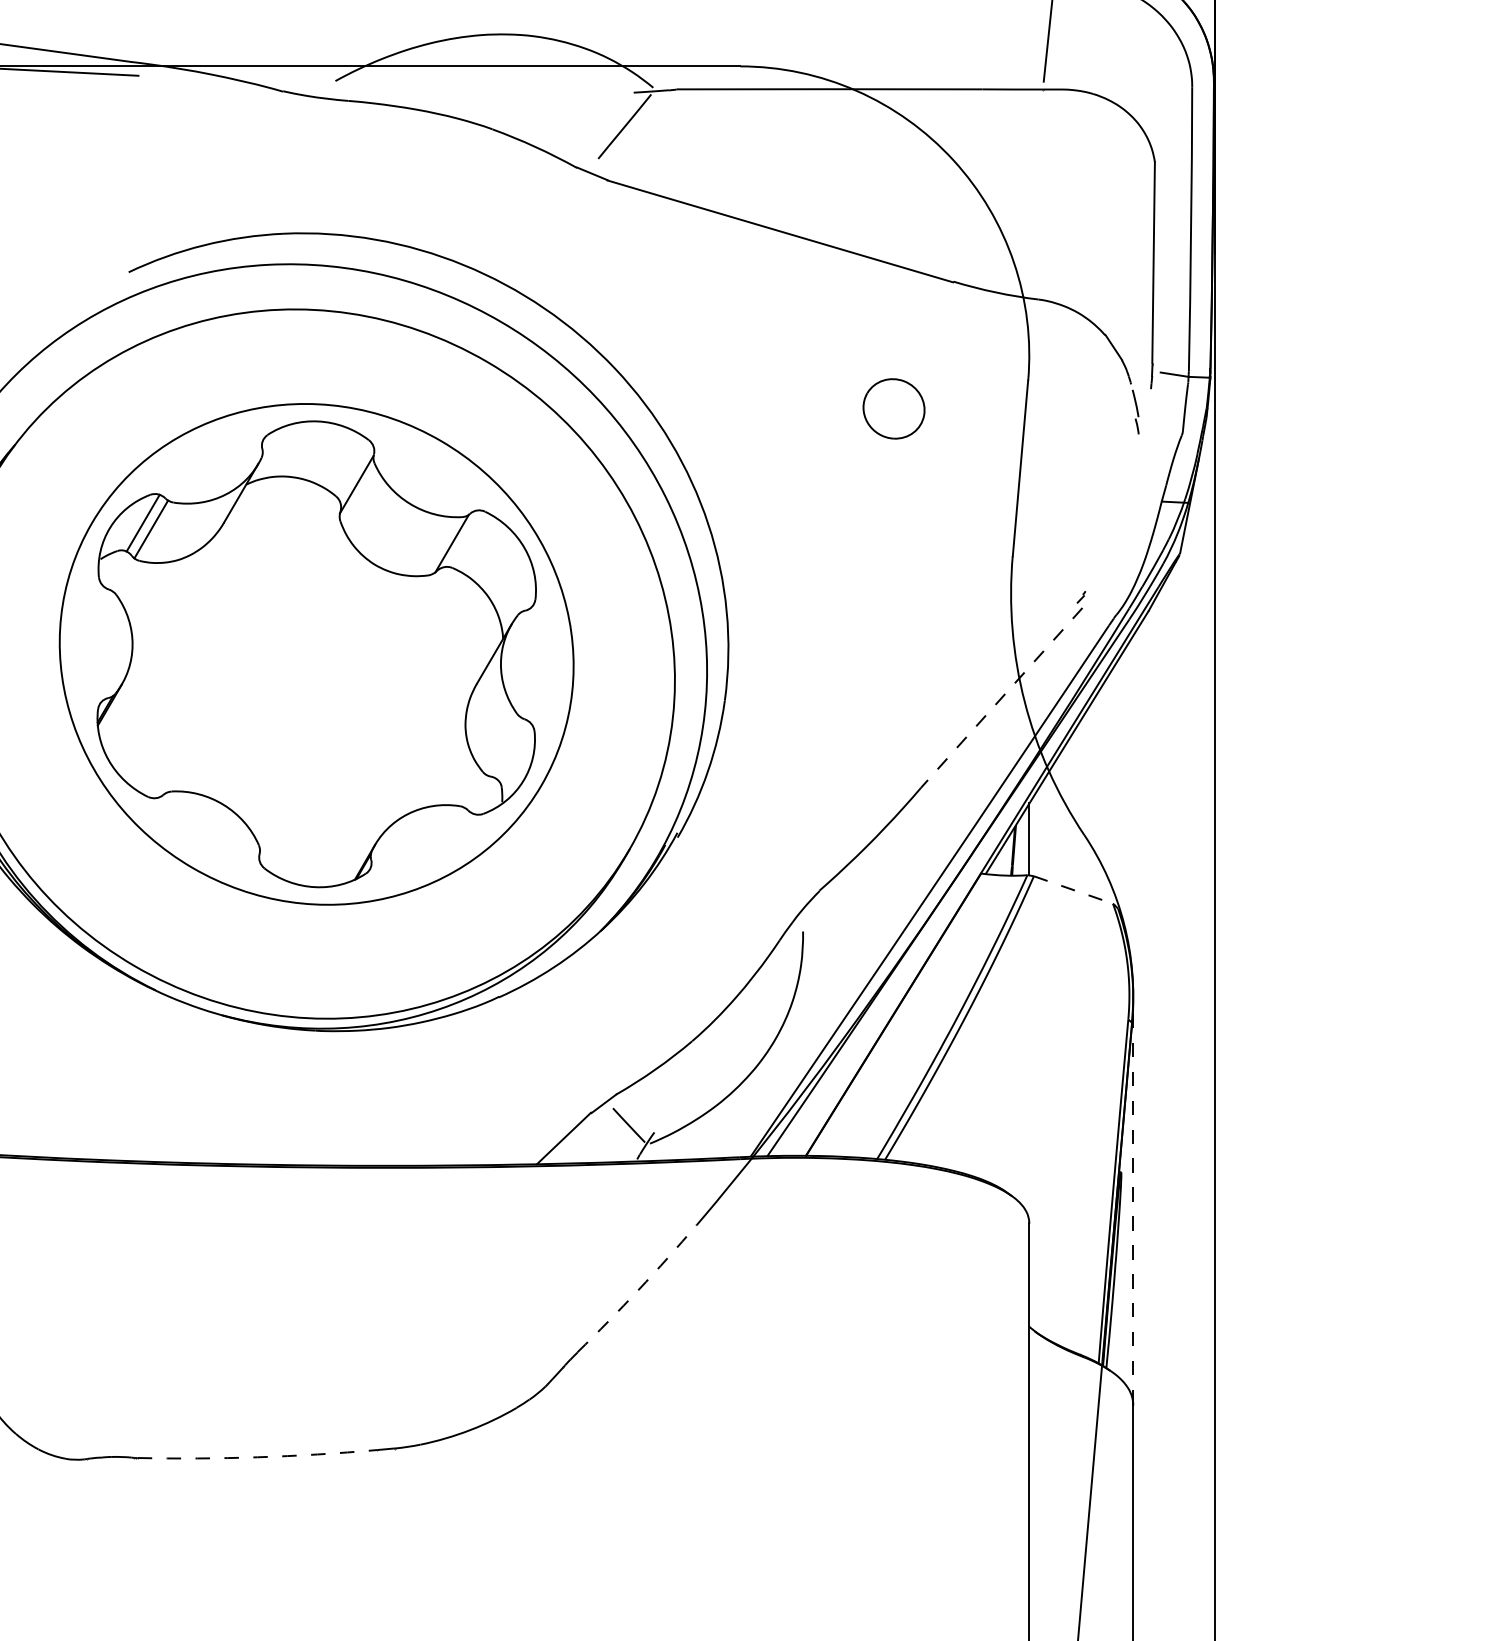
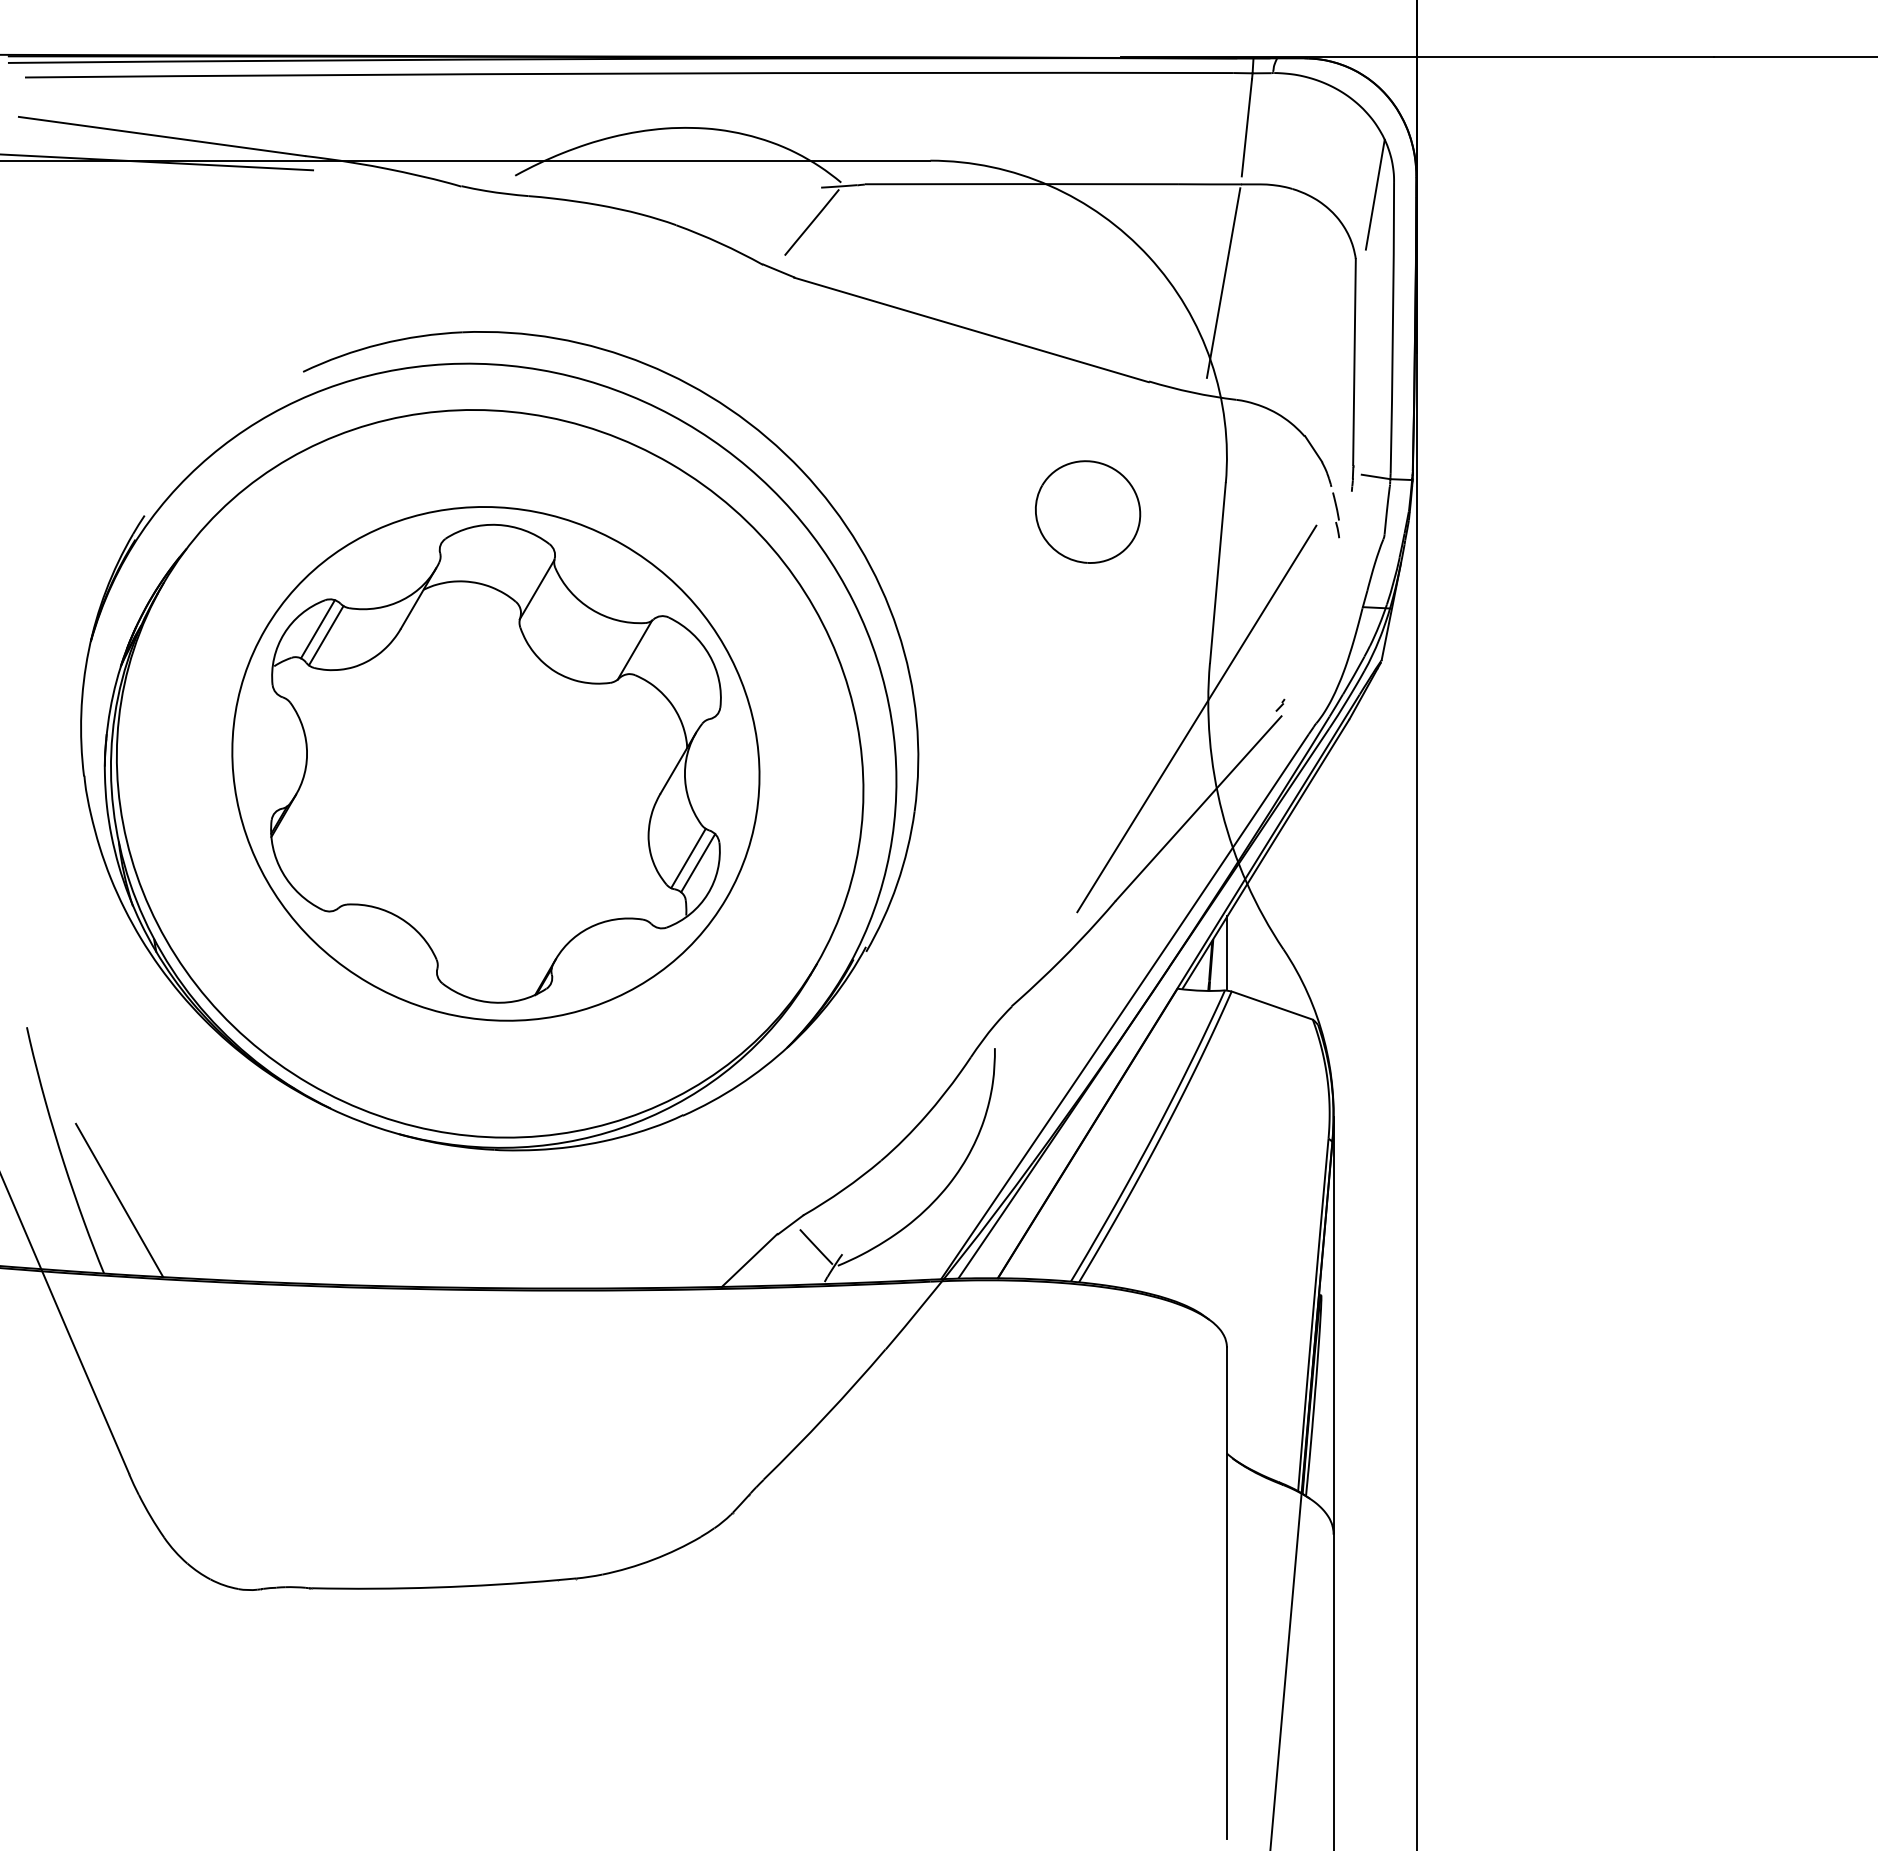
line: (1173, 99) -> (1374, 194), added
line: (1025, 185) -> (1223, 282), added
part: (894, 408) -> (1088, 511), size x1.67
line: (999, 610) -> (1196, 718), added
line: (1001, 697) -> (1198, 808), dashed -> solid
line: (504, 746) -> (688, 858), added
line: (514, 751) -> (698, 863), added
line: (1073, 889) -> (1272, 1005), dashed -> solid
line: (1133, 1200) -> (1333, 1324), dashed -> solid
arc: (638, 1289) -> (826, 1415), dashed -> solid
arc: (257, 1457) -> (435, 1587), dashed -> solid

